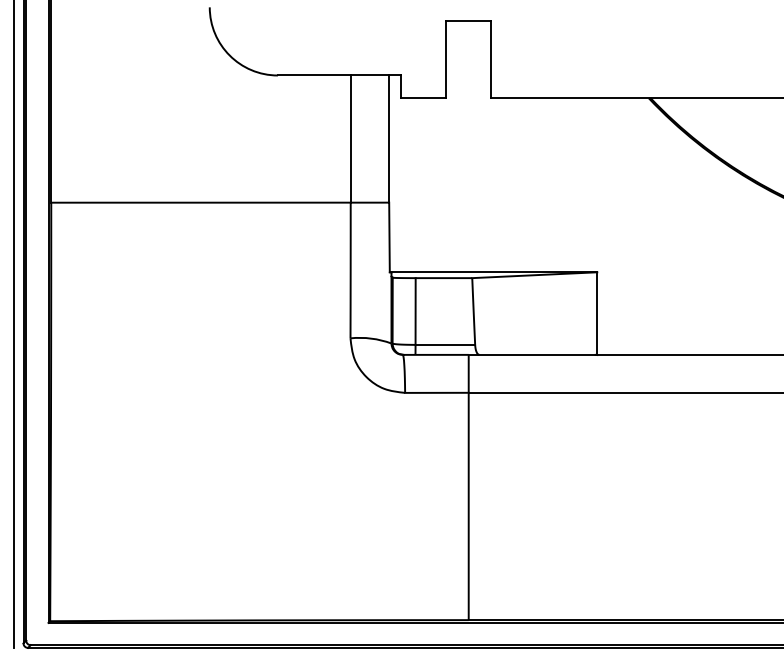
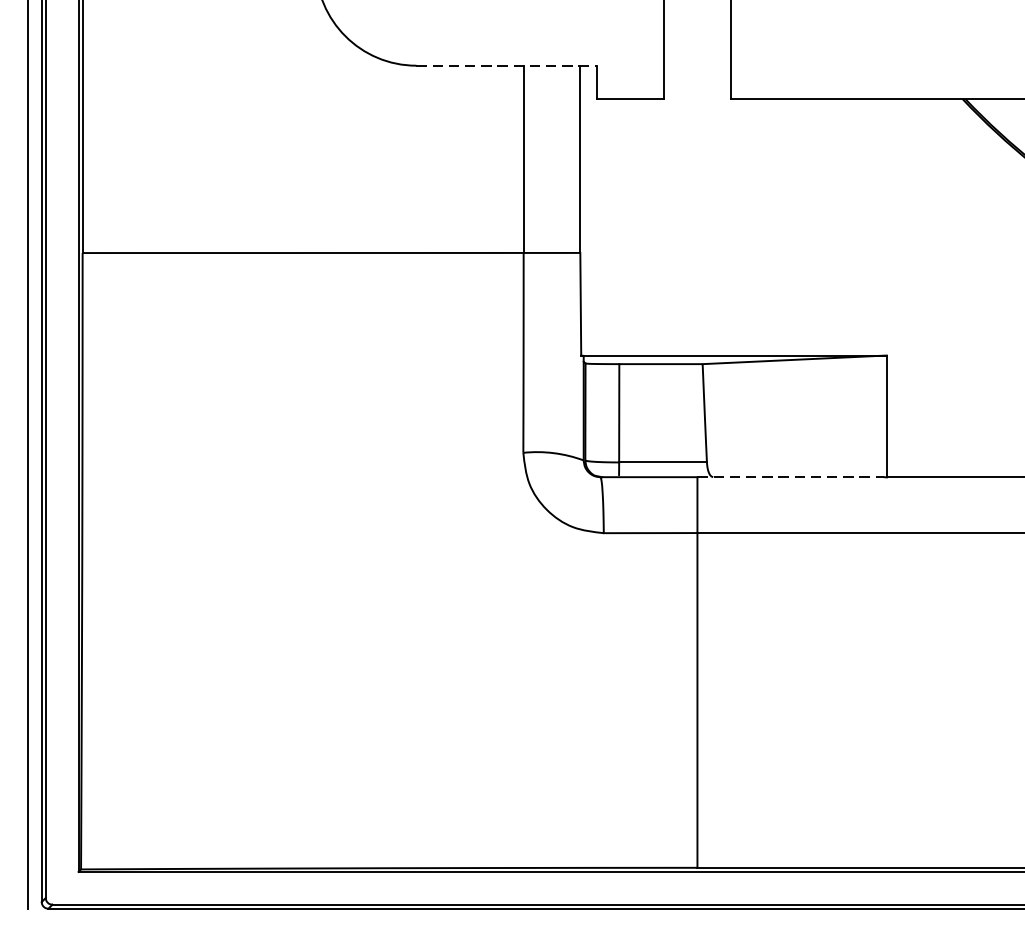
line: (339, 75) -> (507, 65), solid -> dashed
line: (532, 354) -> (791, 476), solid -> dashed

